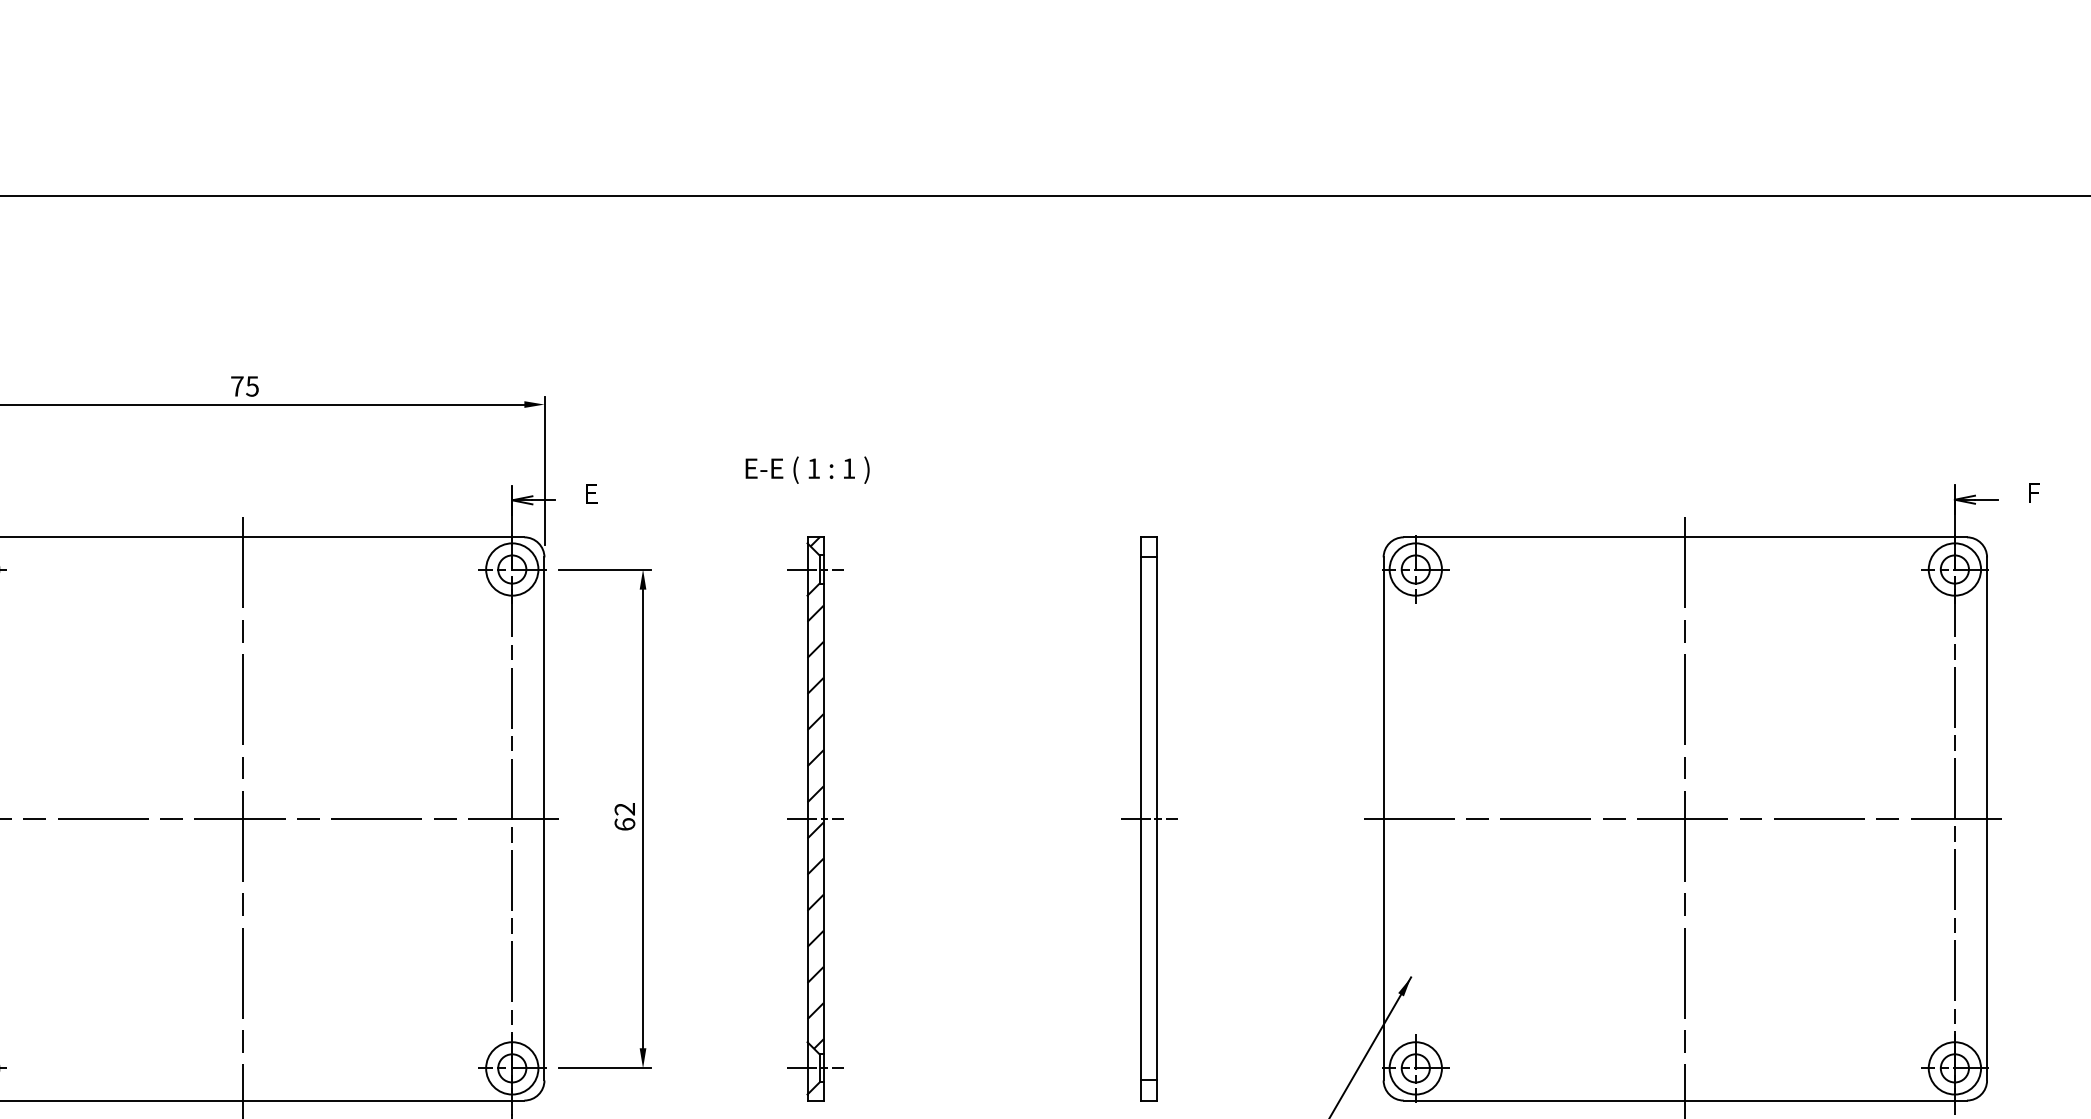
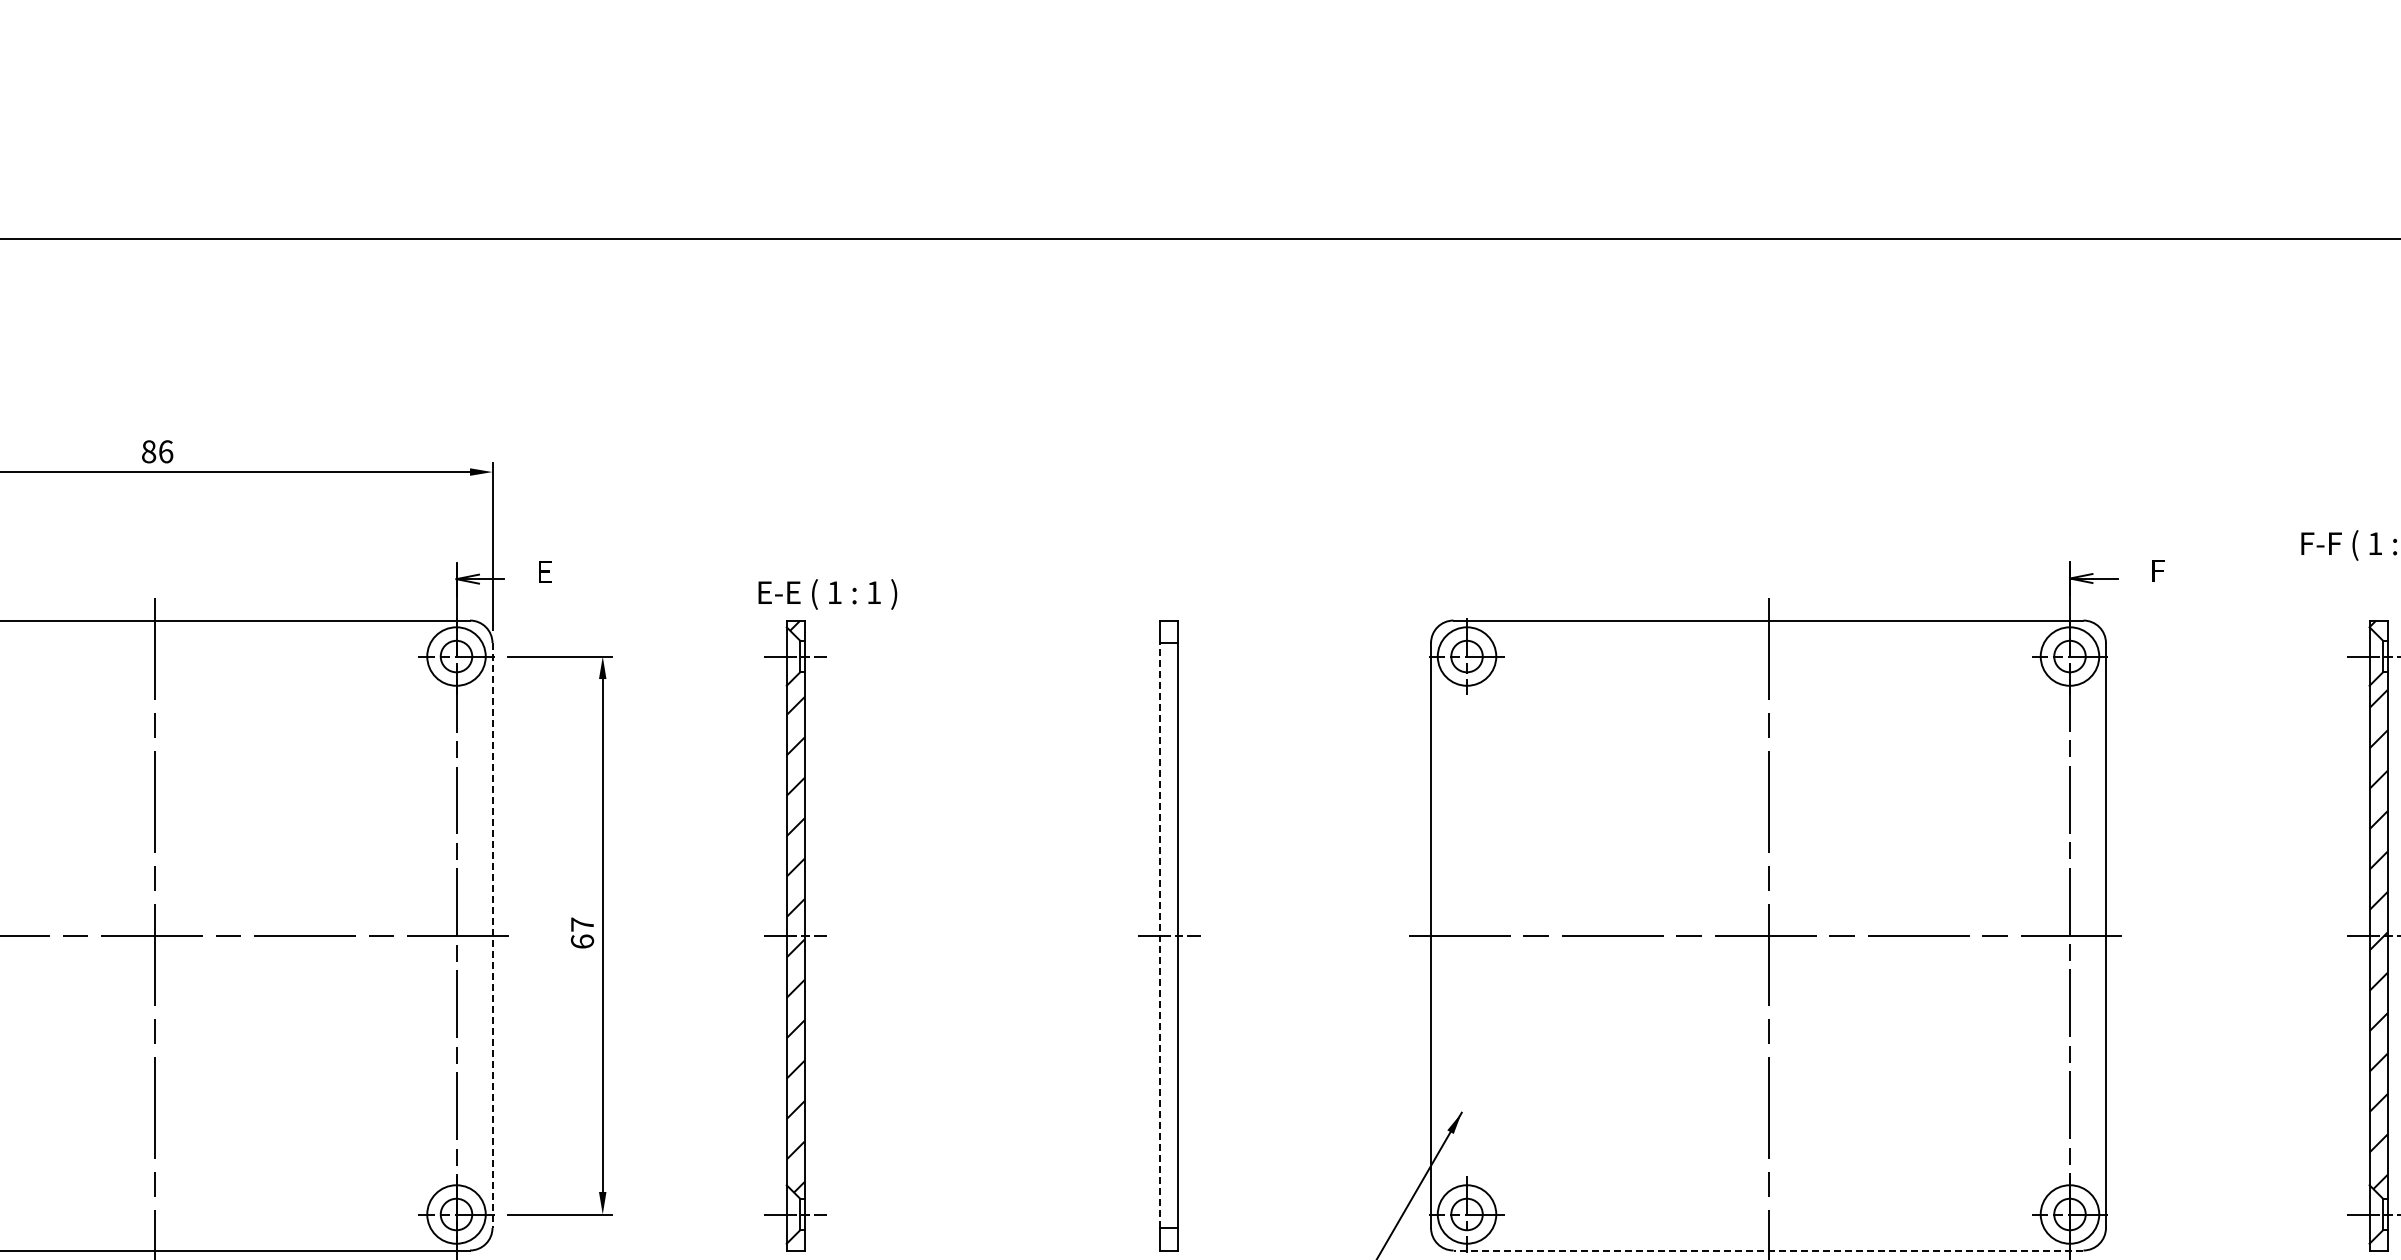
text: (244, 386) -> (157, 451), 75 -> 86
text: (807, 470) -> (827, 594), moved
text: (624, 809) -> (581, 924), 62 -> 67
line: (1141, 818) -> (1160, 935), solid -> dashed
line: (544, 819) -> (492, 936), solid -> dashed
line: (1685, 1100) -> (1768, 1250), solid -> dashed

